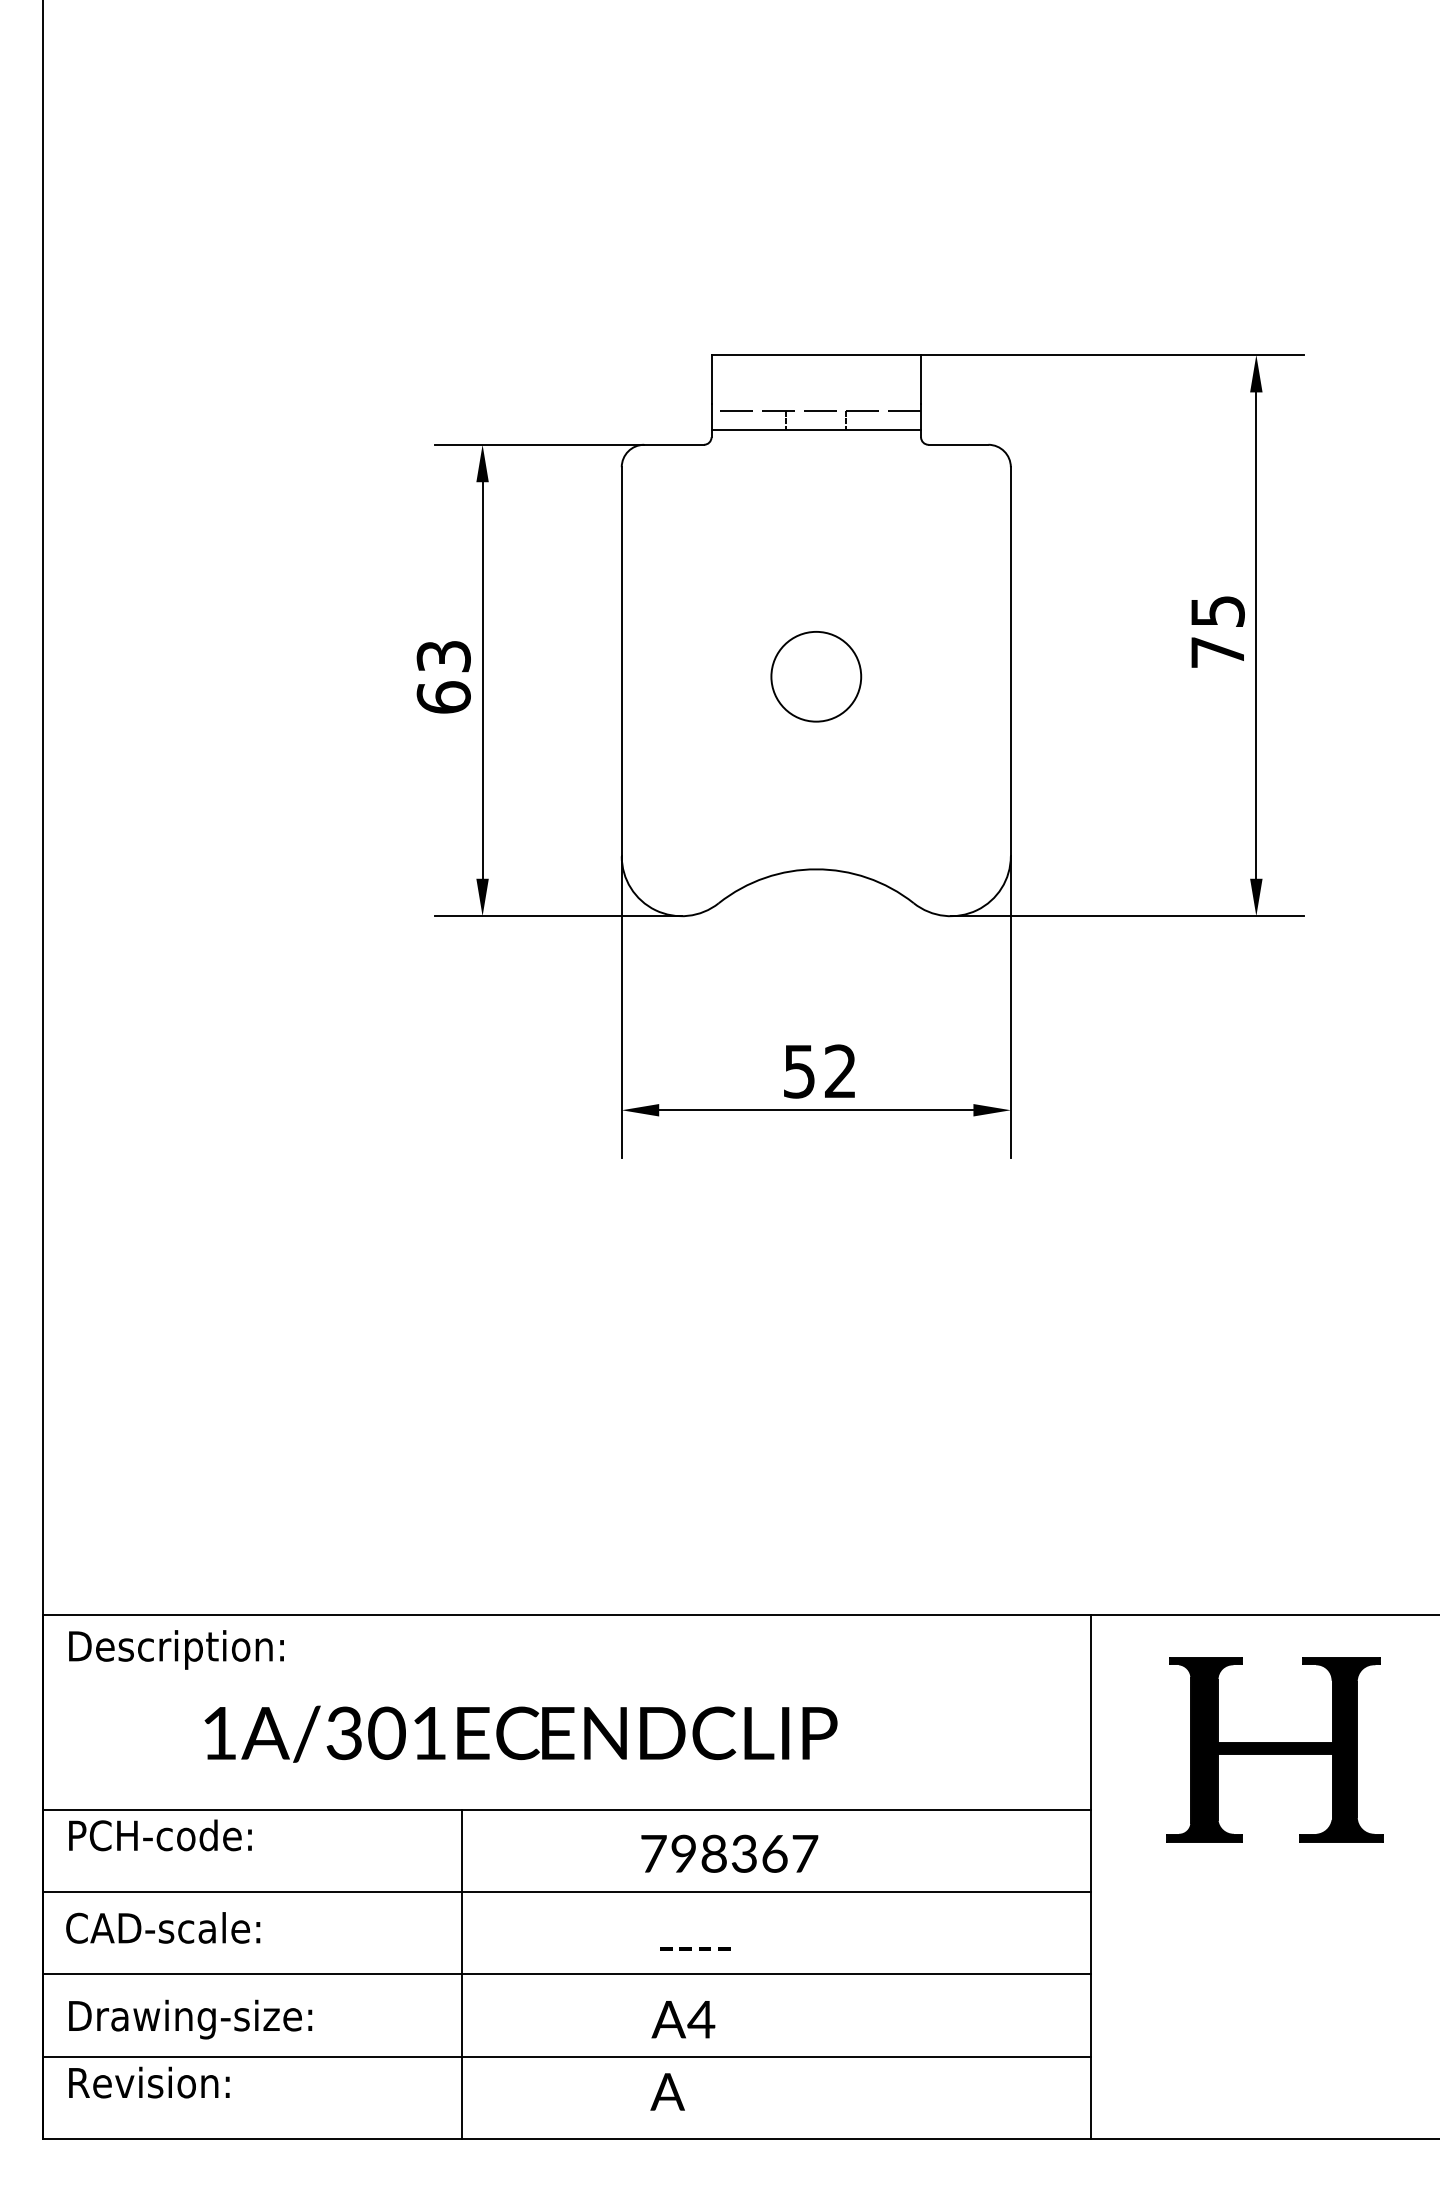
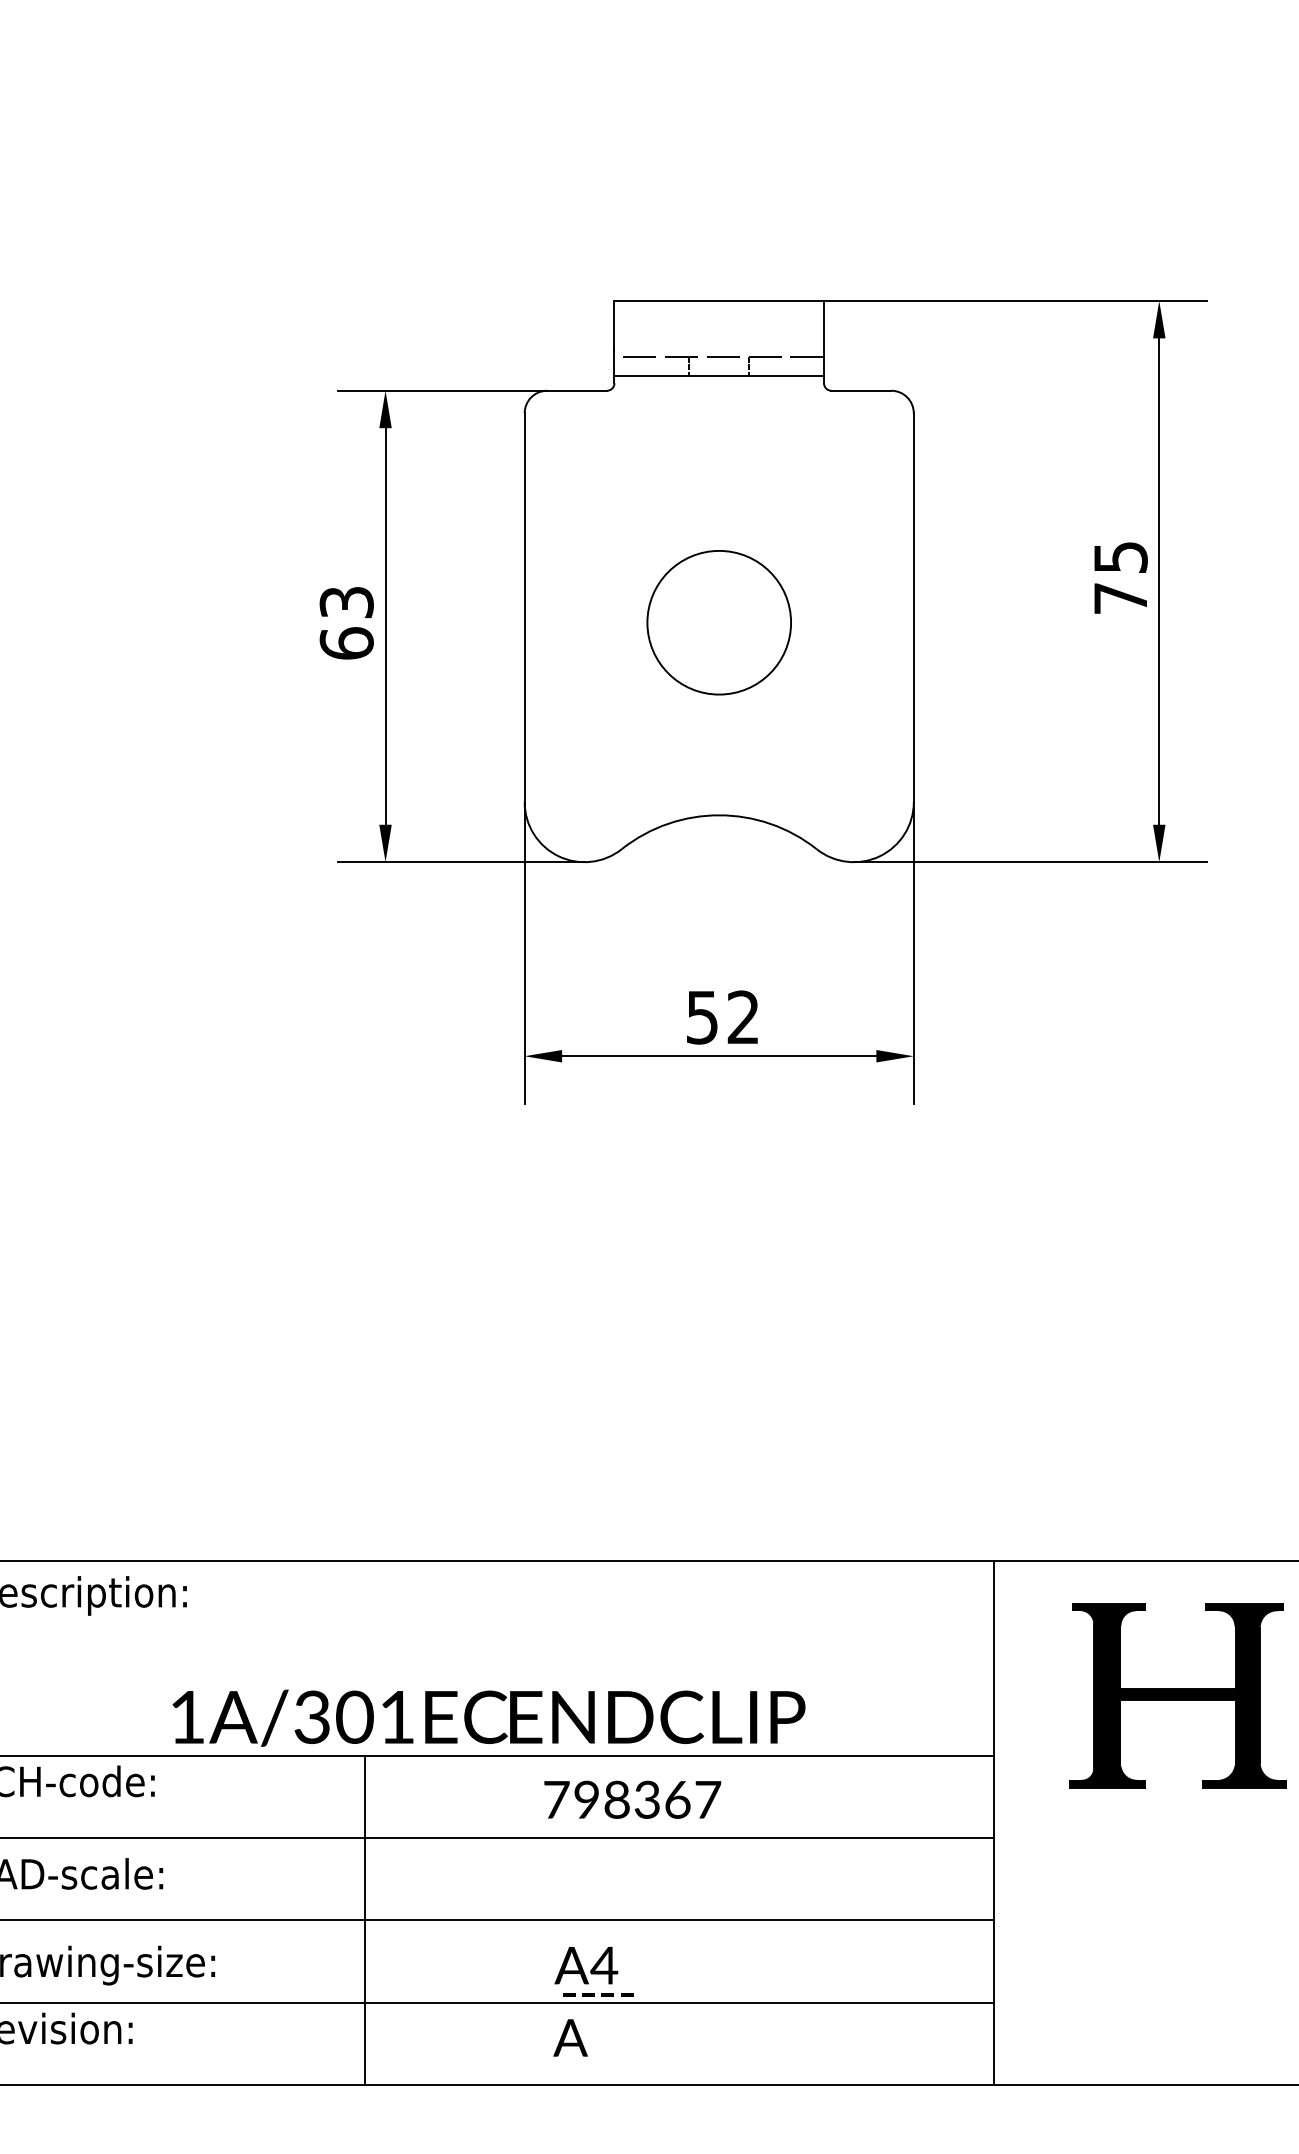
circle: (816, 676) -> (719, 622), size x1.6
text: (520, 1733) -> (488, 1717), moved
text: (695, 1948) -> (598, 1994), moved

